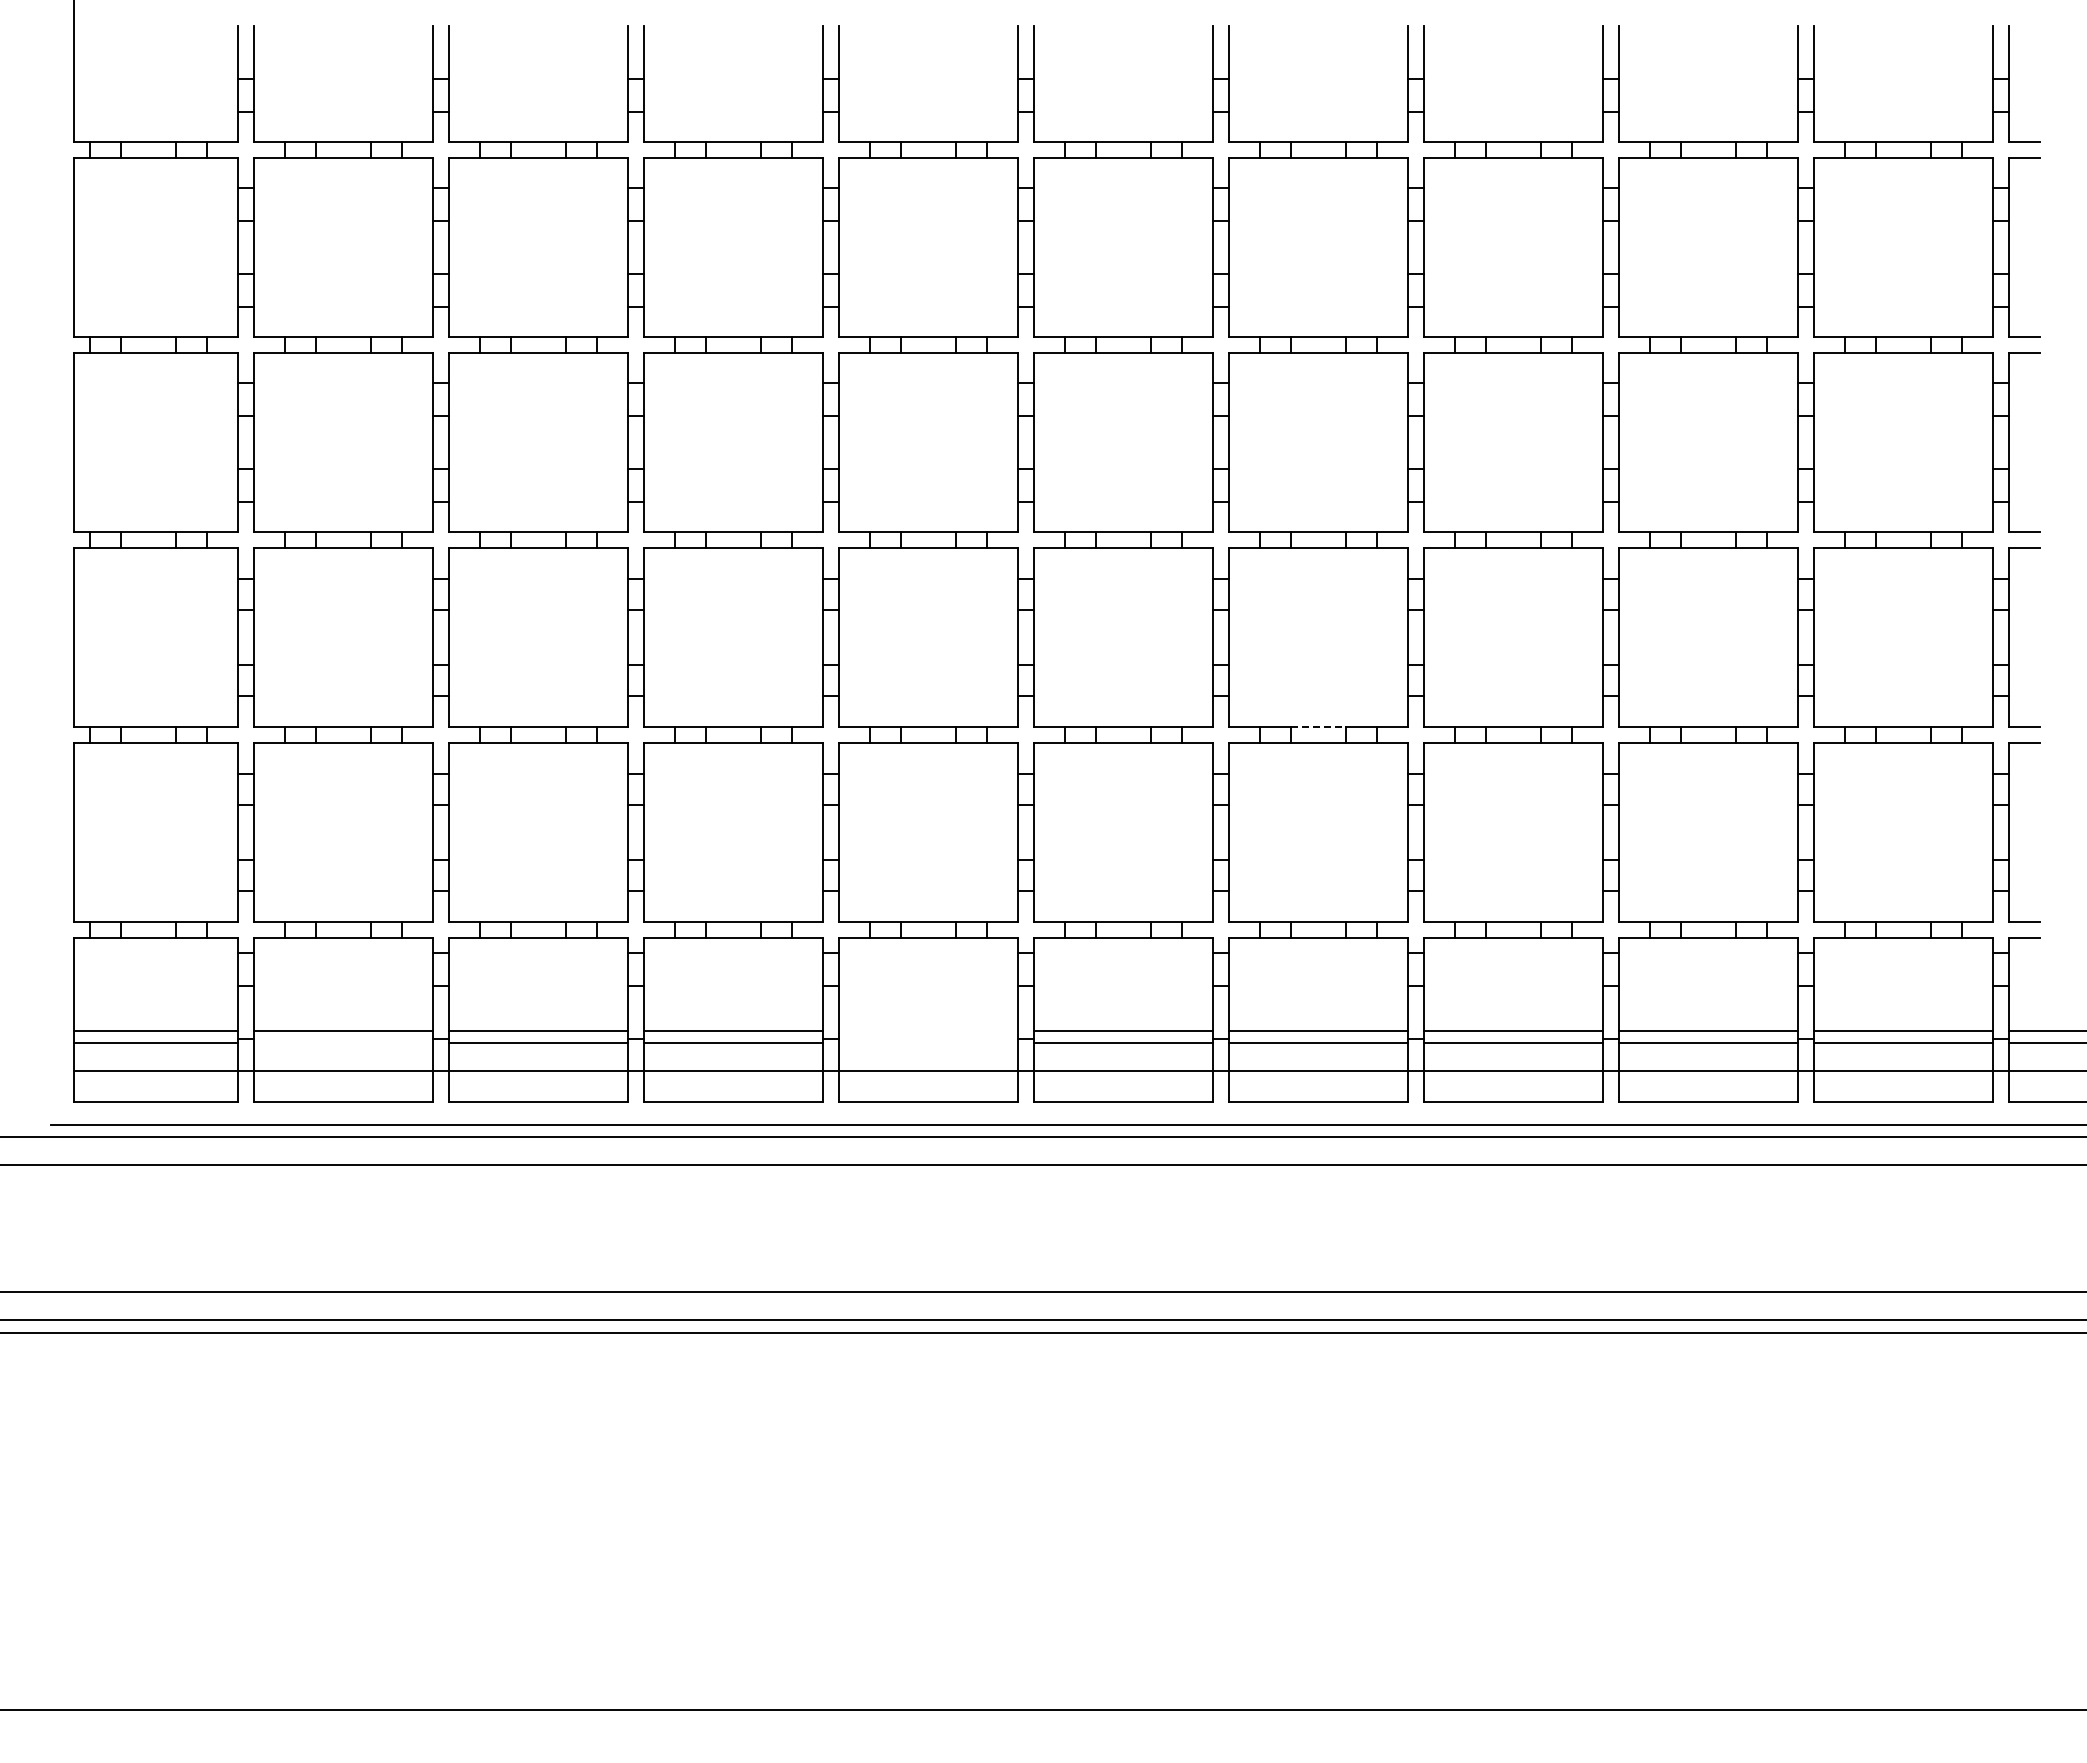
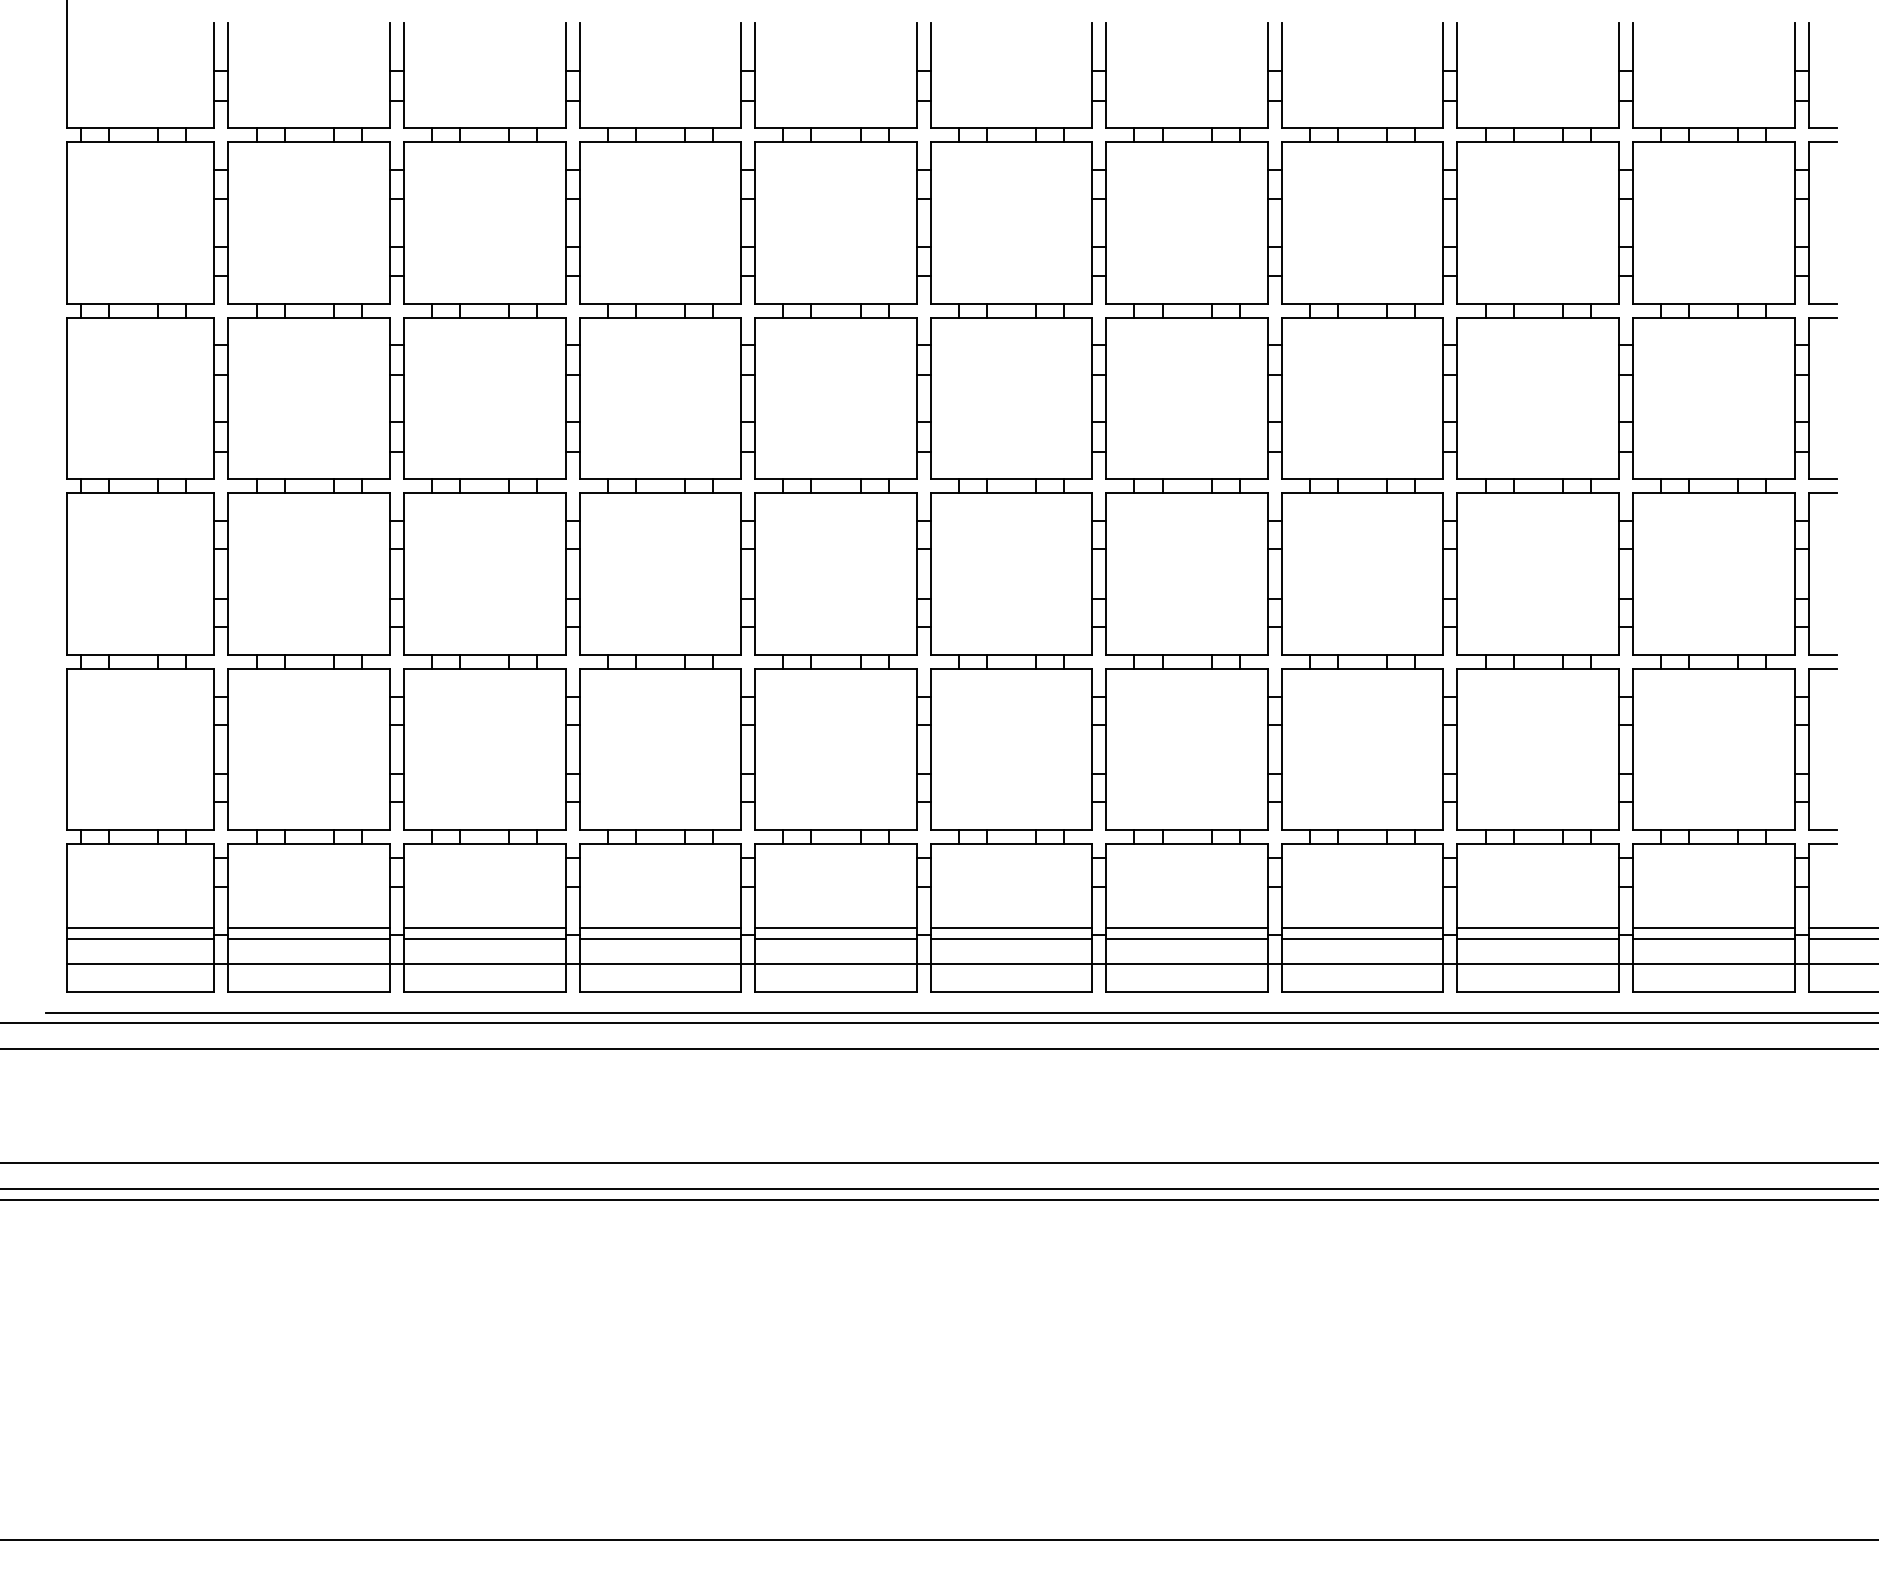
line: (1318, 727) -> (1187, 654), dashed -> solid
line: (928, 1031) -> (835, 928), added
line: (343, 1043) -> (309, 939), added
line: (928, 1043) -> (835, 939), added

